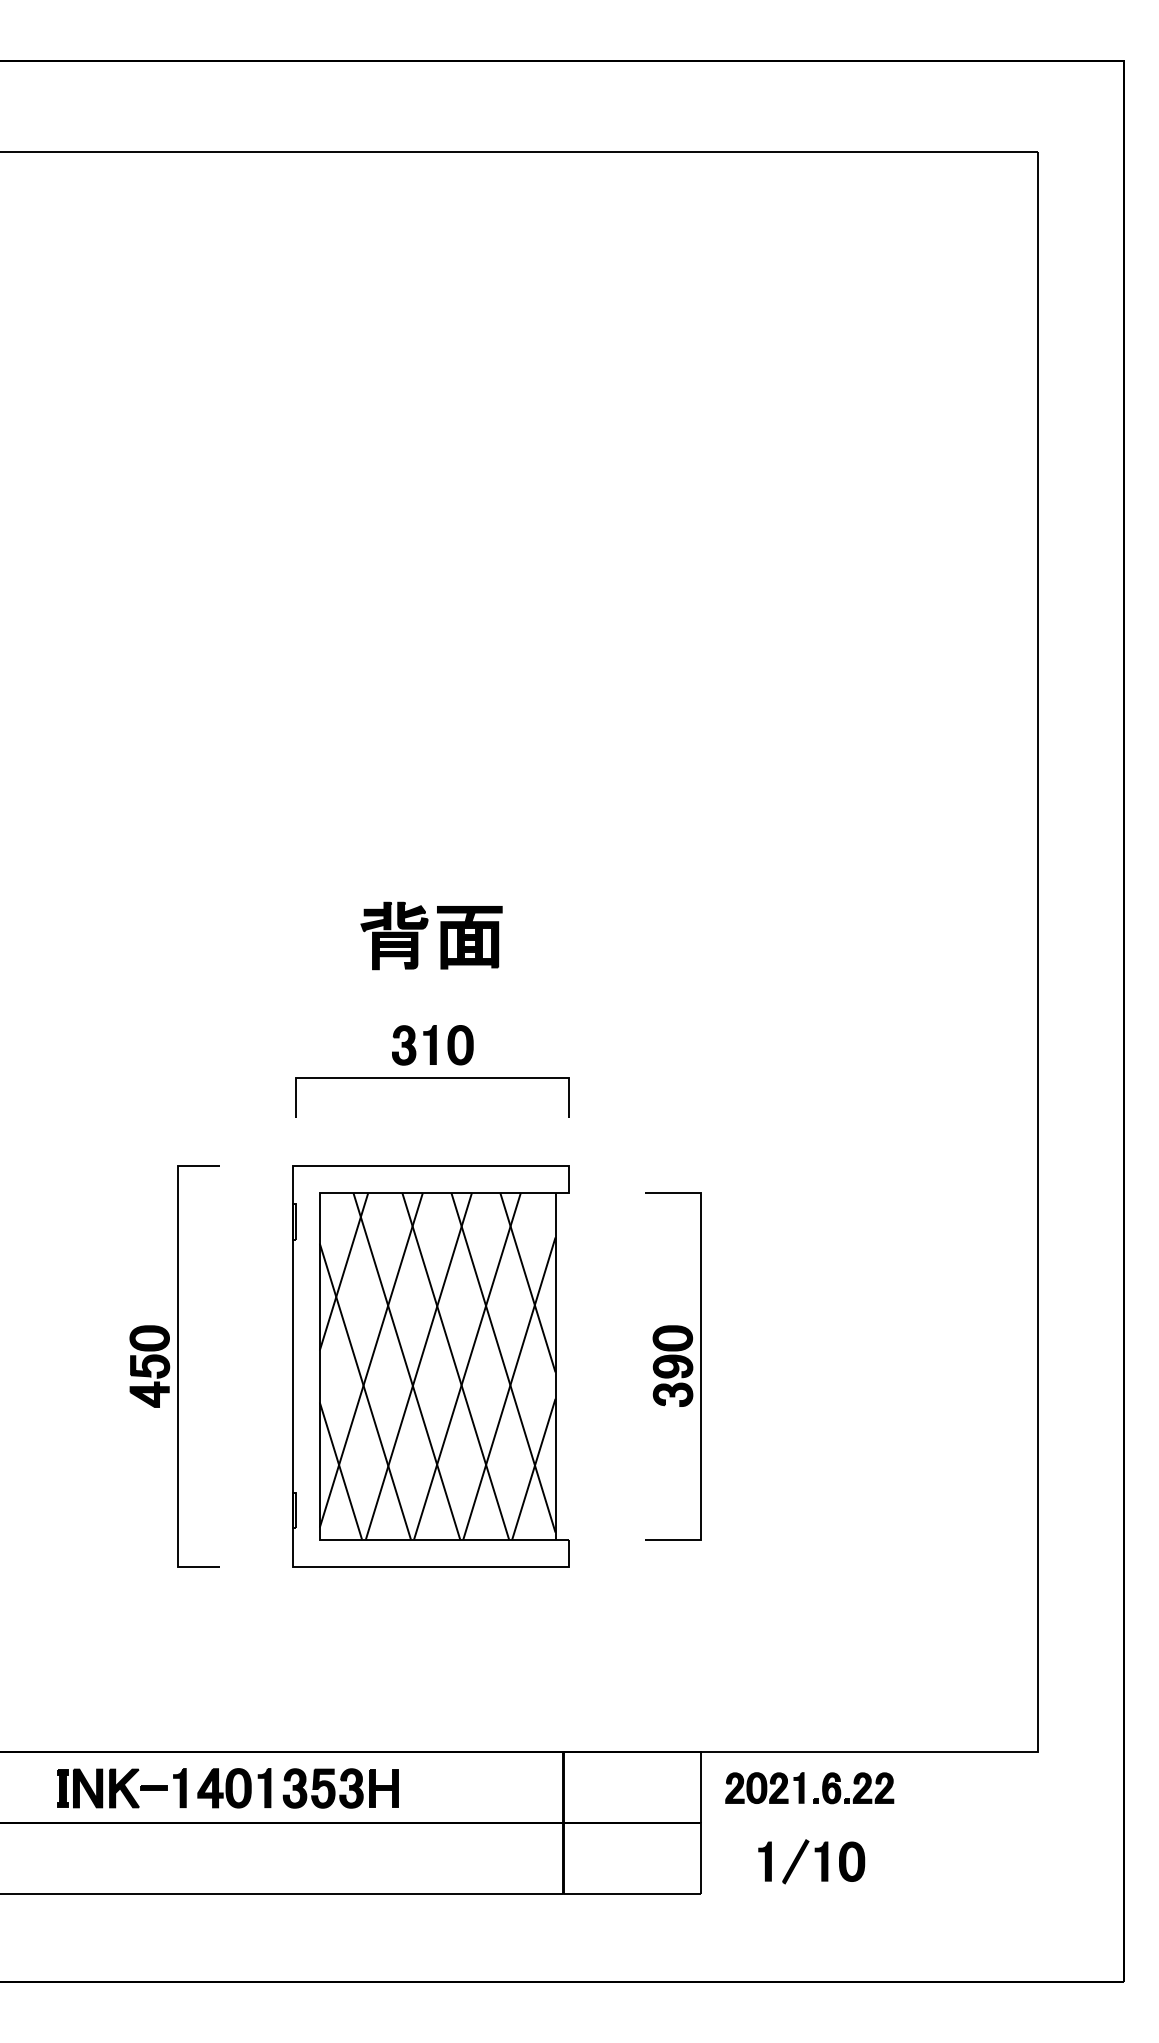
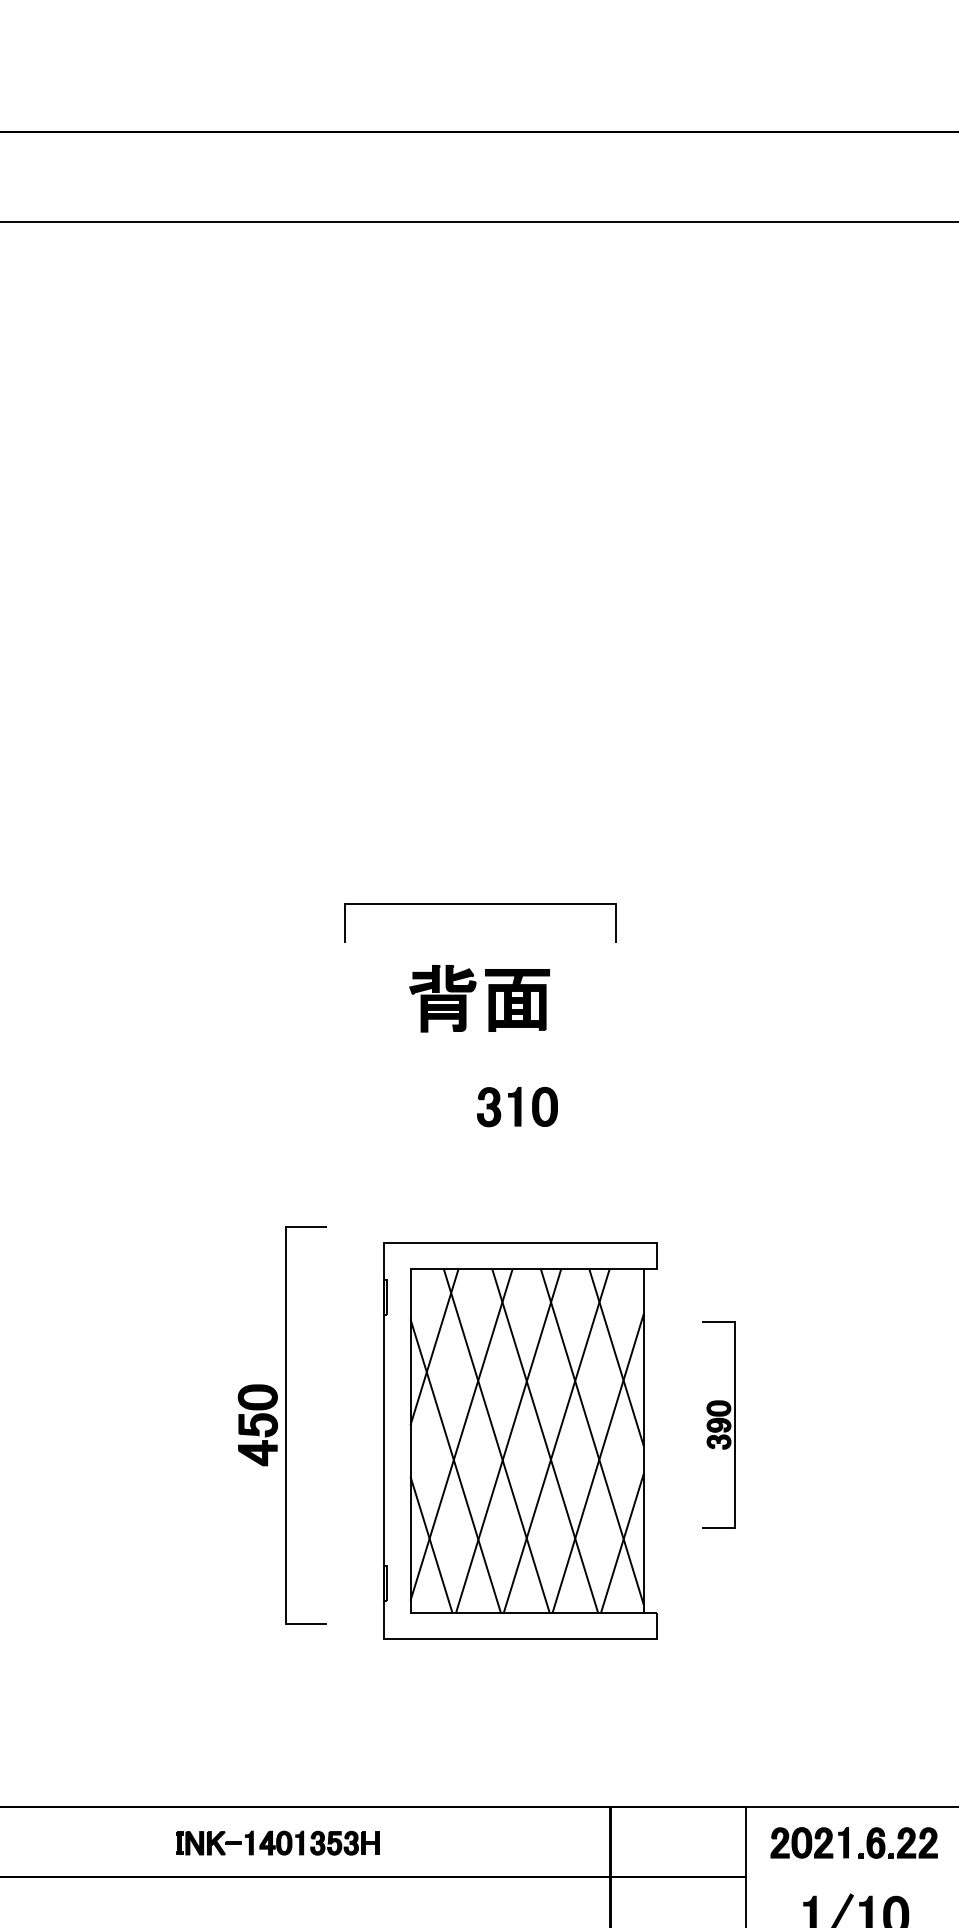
part: (432, 1045) -> (517, 1107), moved
line: (432, 1078) -> (480, 904), moved
part: (174, 1366) -> (282, 1425), moved
part: (430, 1366) -> (520, 1441), moved
part: (673, 1366) -> (719, 1425), size x0.6
part: (227, 1788) -> (277, 1843), size x0.6

